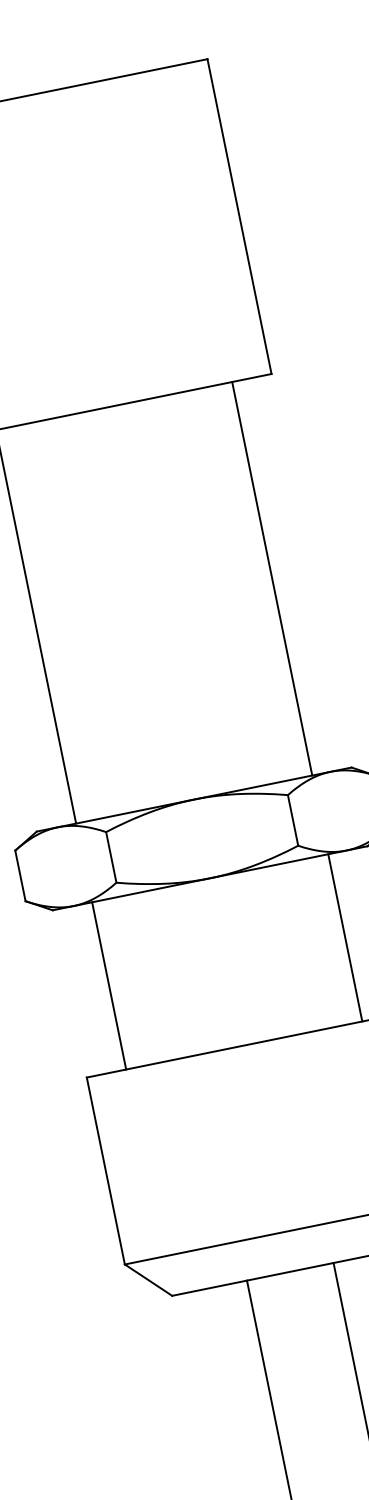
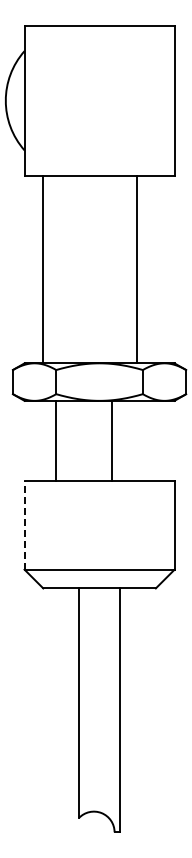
line: (271, 578) -> (136, 269), moved
line: (344, 937) -> (111, 440), moved
line: (109, 985) -> (56, 440), moved
line: (105, 1171) -> (24, 525), solid -> dashed

